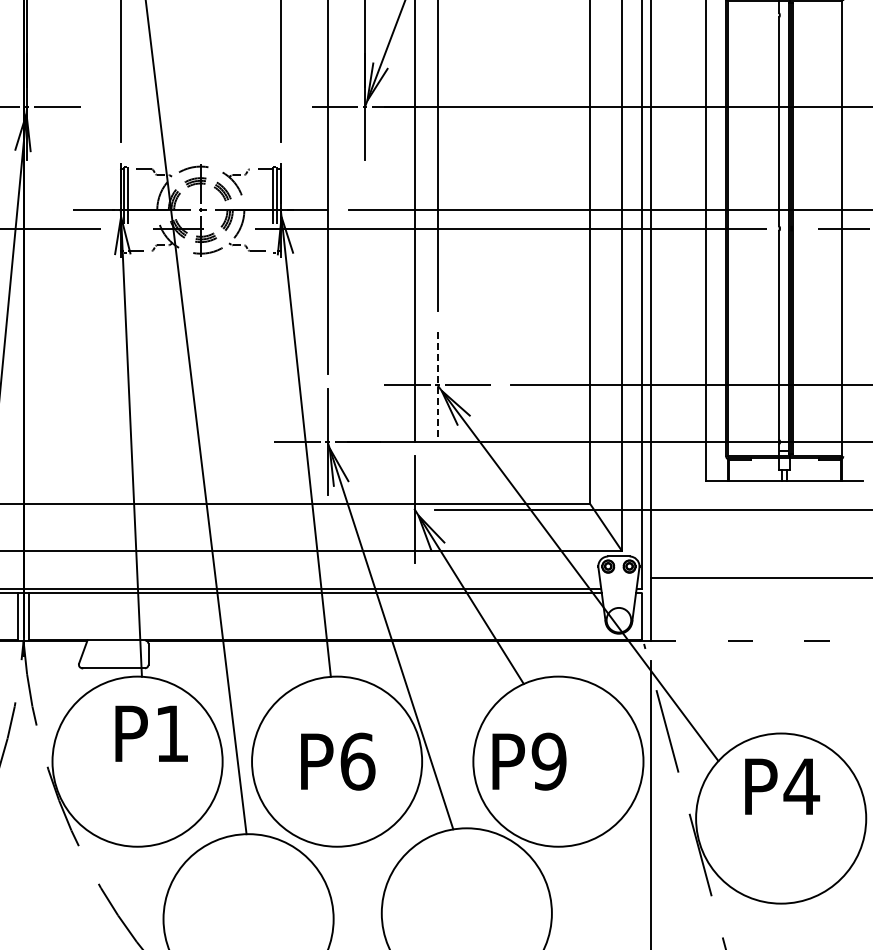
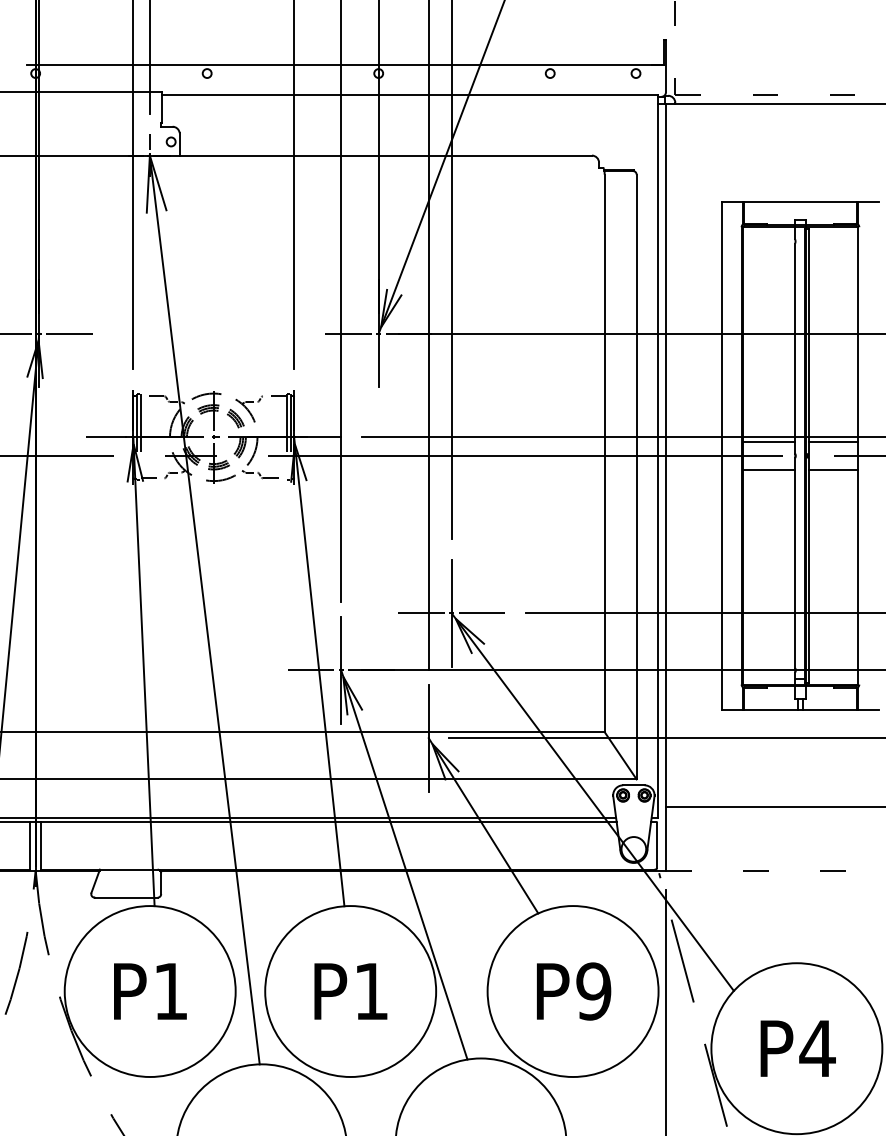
line: (753, 214) -> (769, 441), added
line: (816, 214) -> (832, 441), added
line: (753, 243) -> (769, 470), added
line: (816, 243) -> (832, 470), added
line: (437, 385) -> (451, 613), dashed -> solid
text: (151, 733) -> (150, 991), moved
text: (357, 761) -> (371, 991), P6 -> P1
text: (529, 761) -> (574, 991), moved
text: (781, 786) -> (797, 1048), moved

